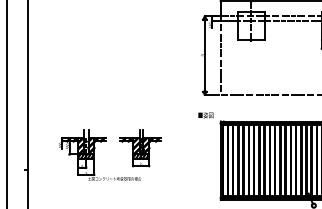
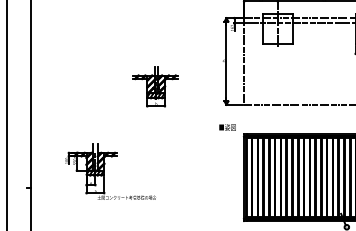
part: (140, 148) -> (155, 86), moved

